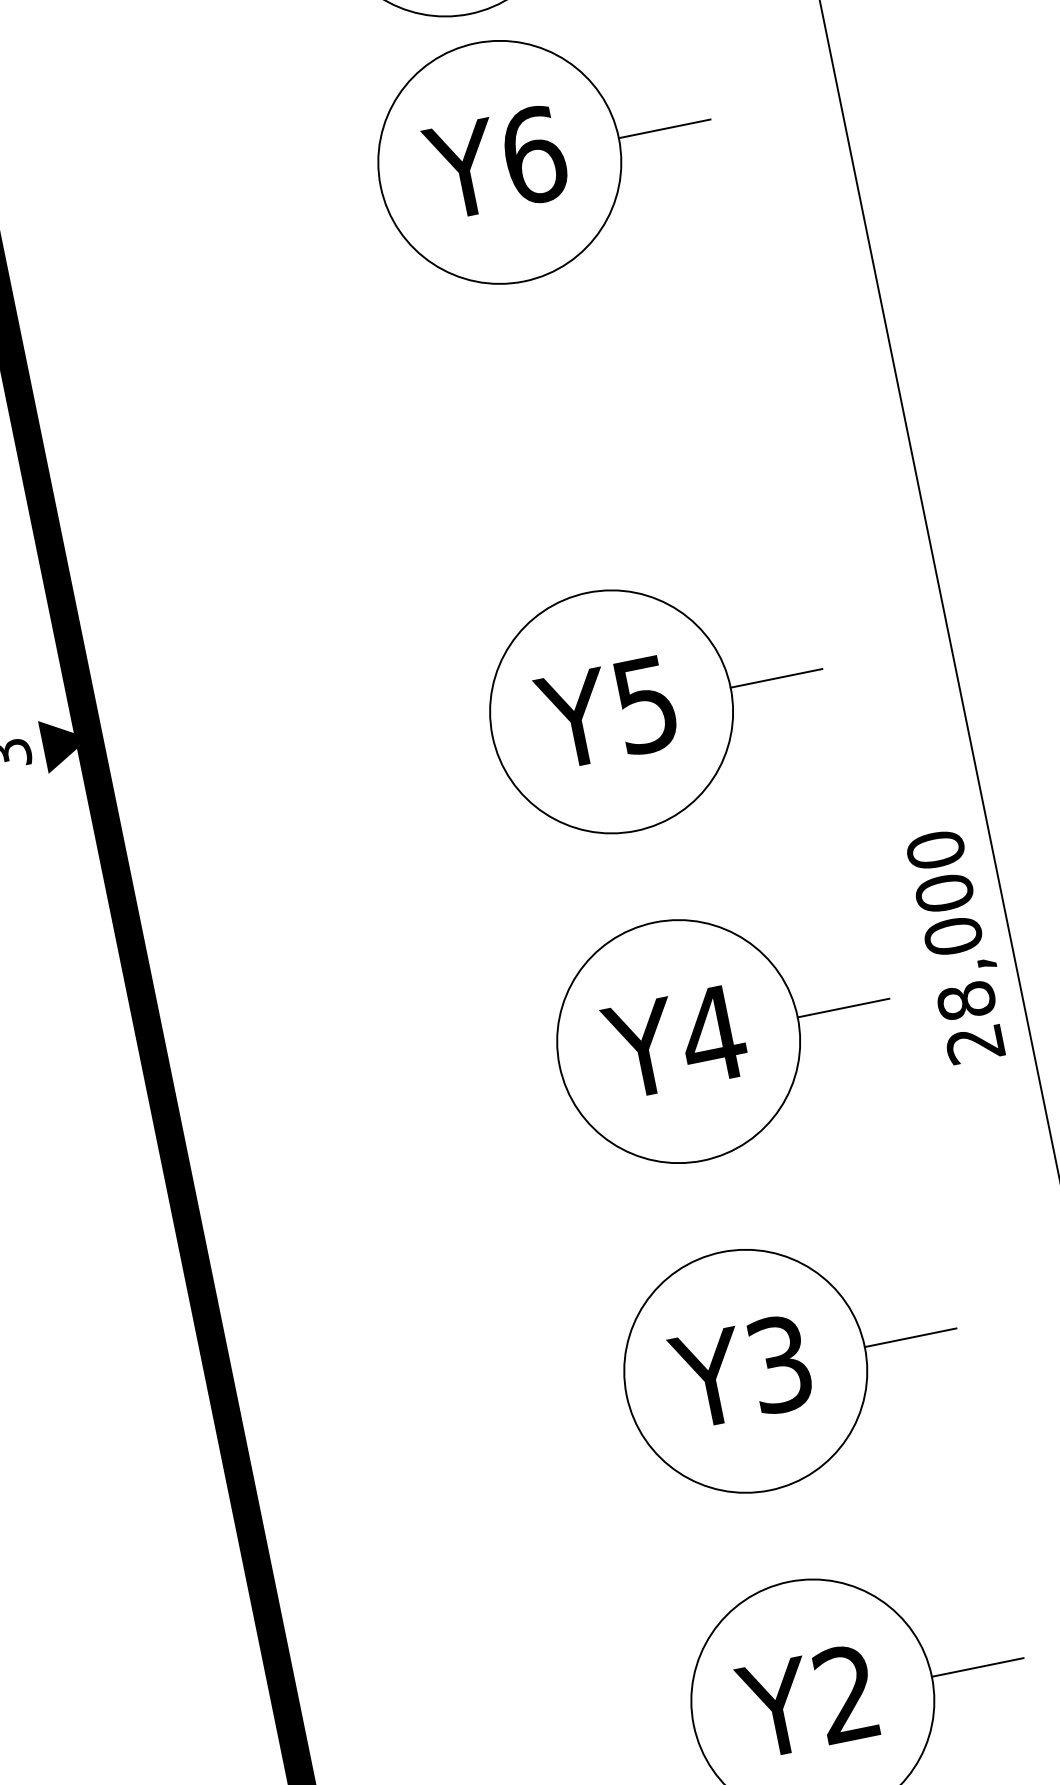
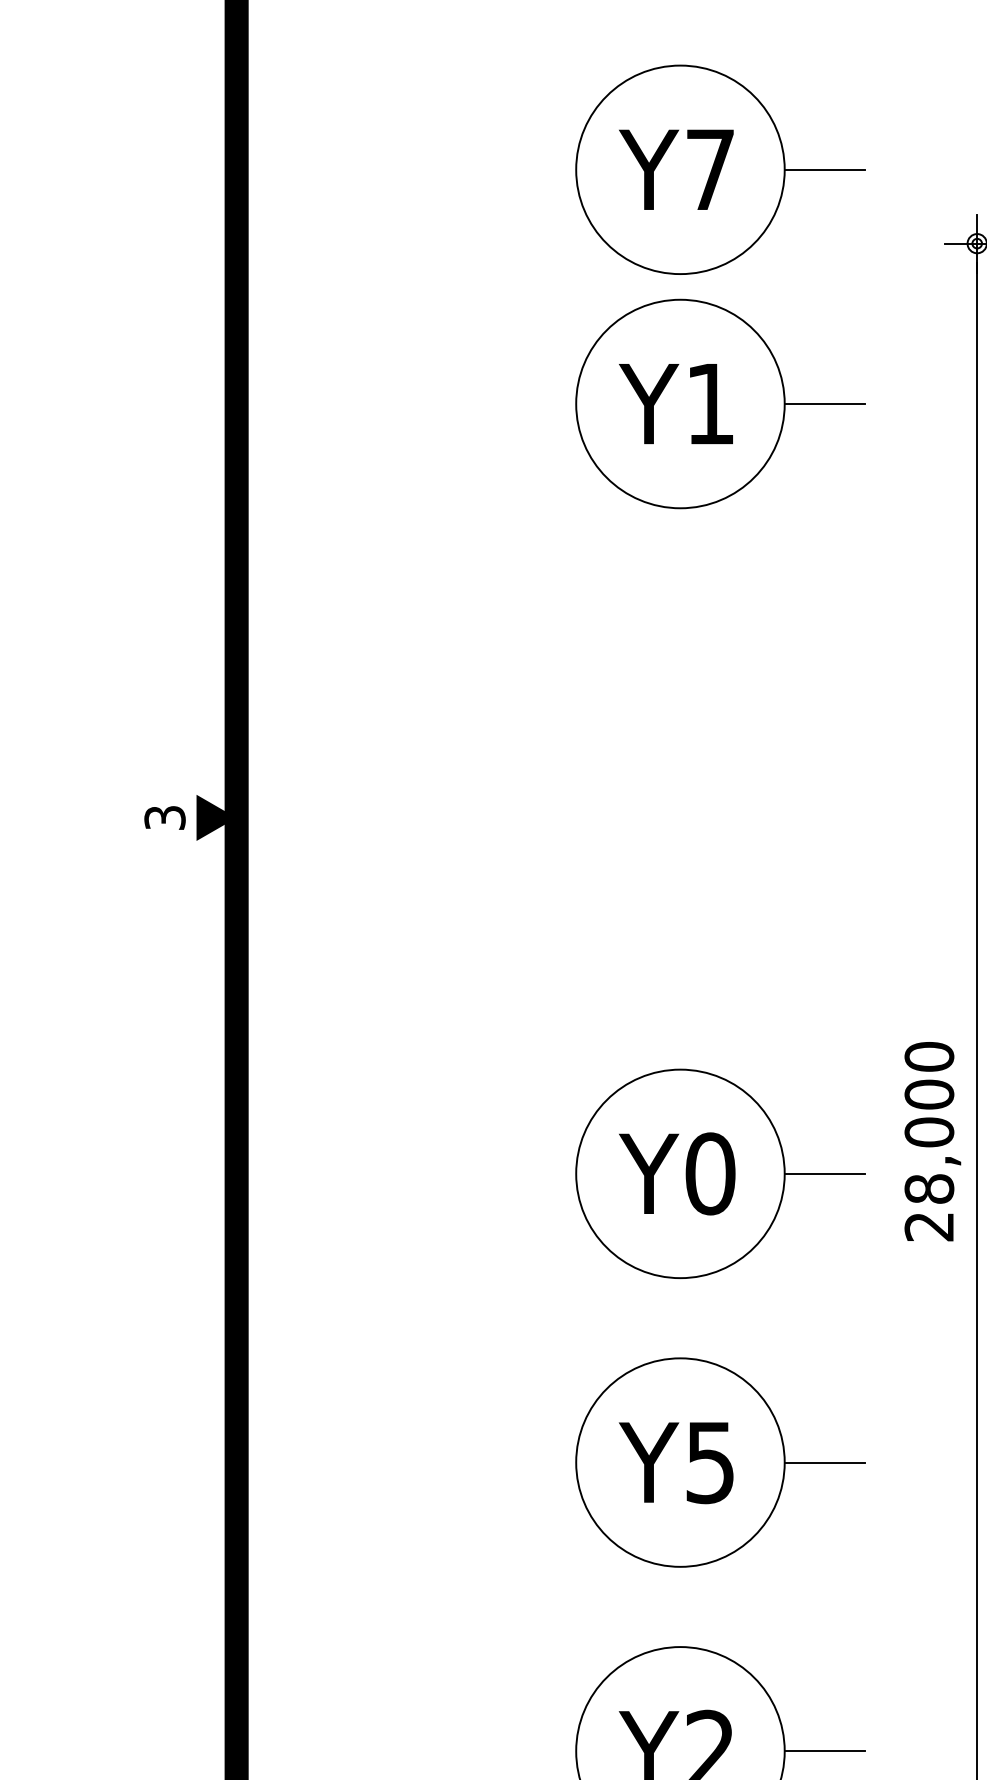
text: (534, 154) -> (710, 403), Y6 -> Y1
part: (657, 702) -> (720, 885), removed
text: (712, 1034) -> (710, 1173), Y4 -> Y0
text: (780, 1364) -> (710, 1462), Y3 -> Y5

